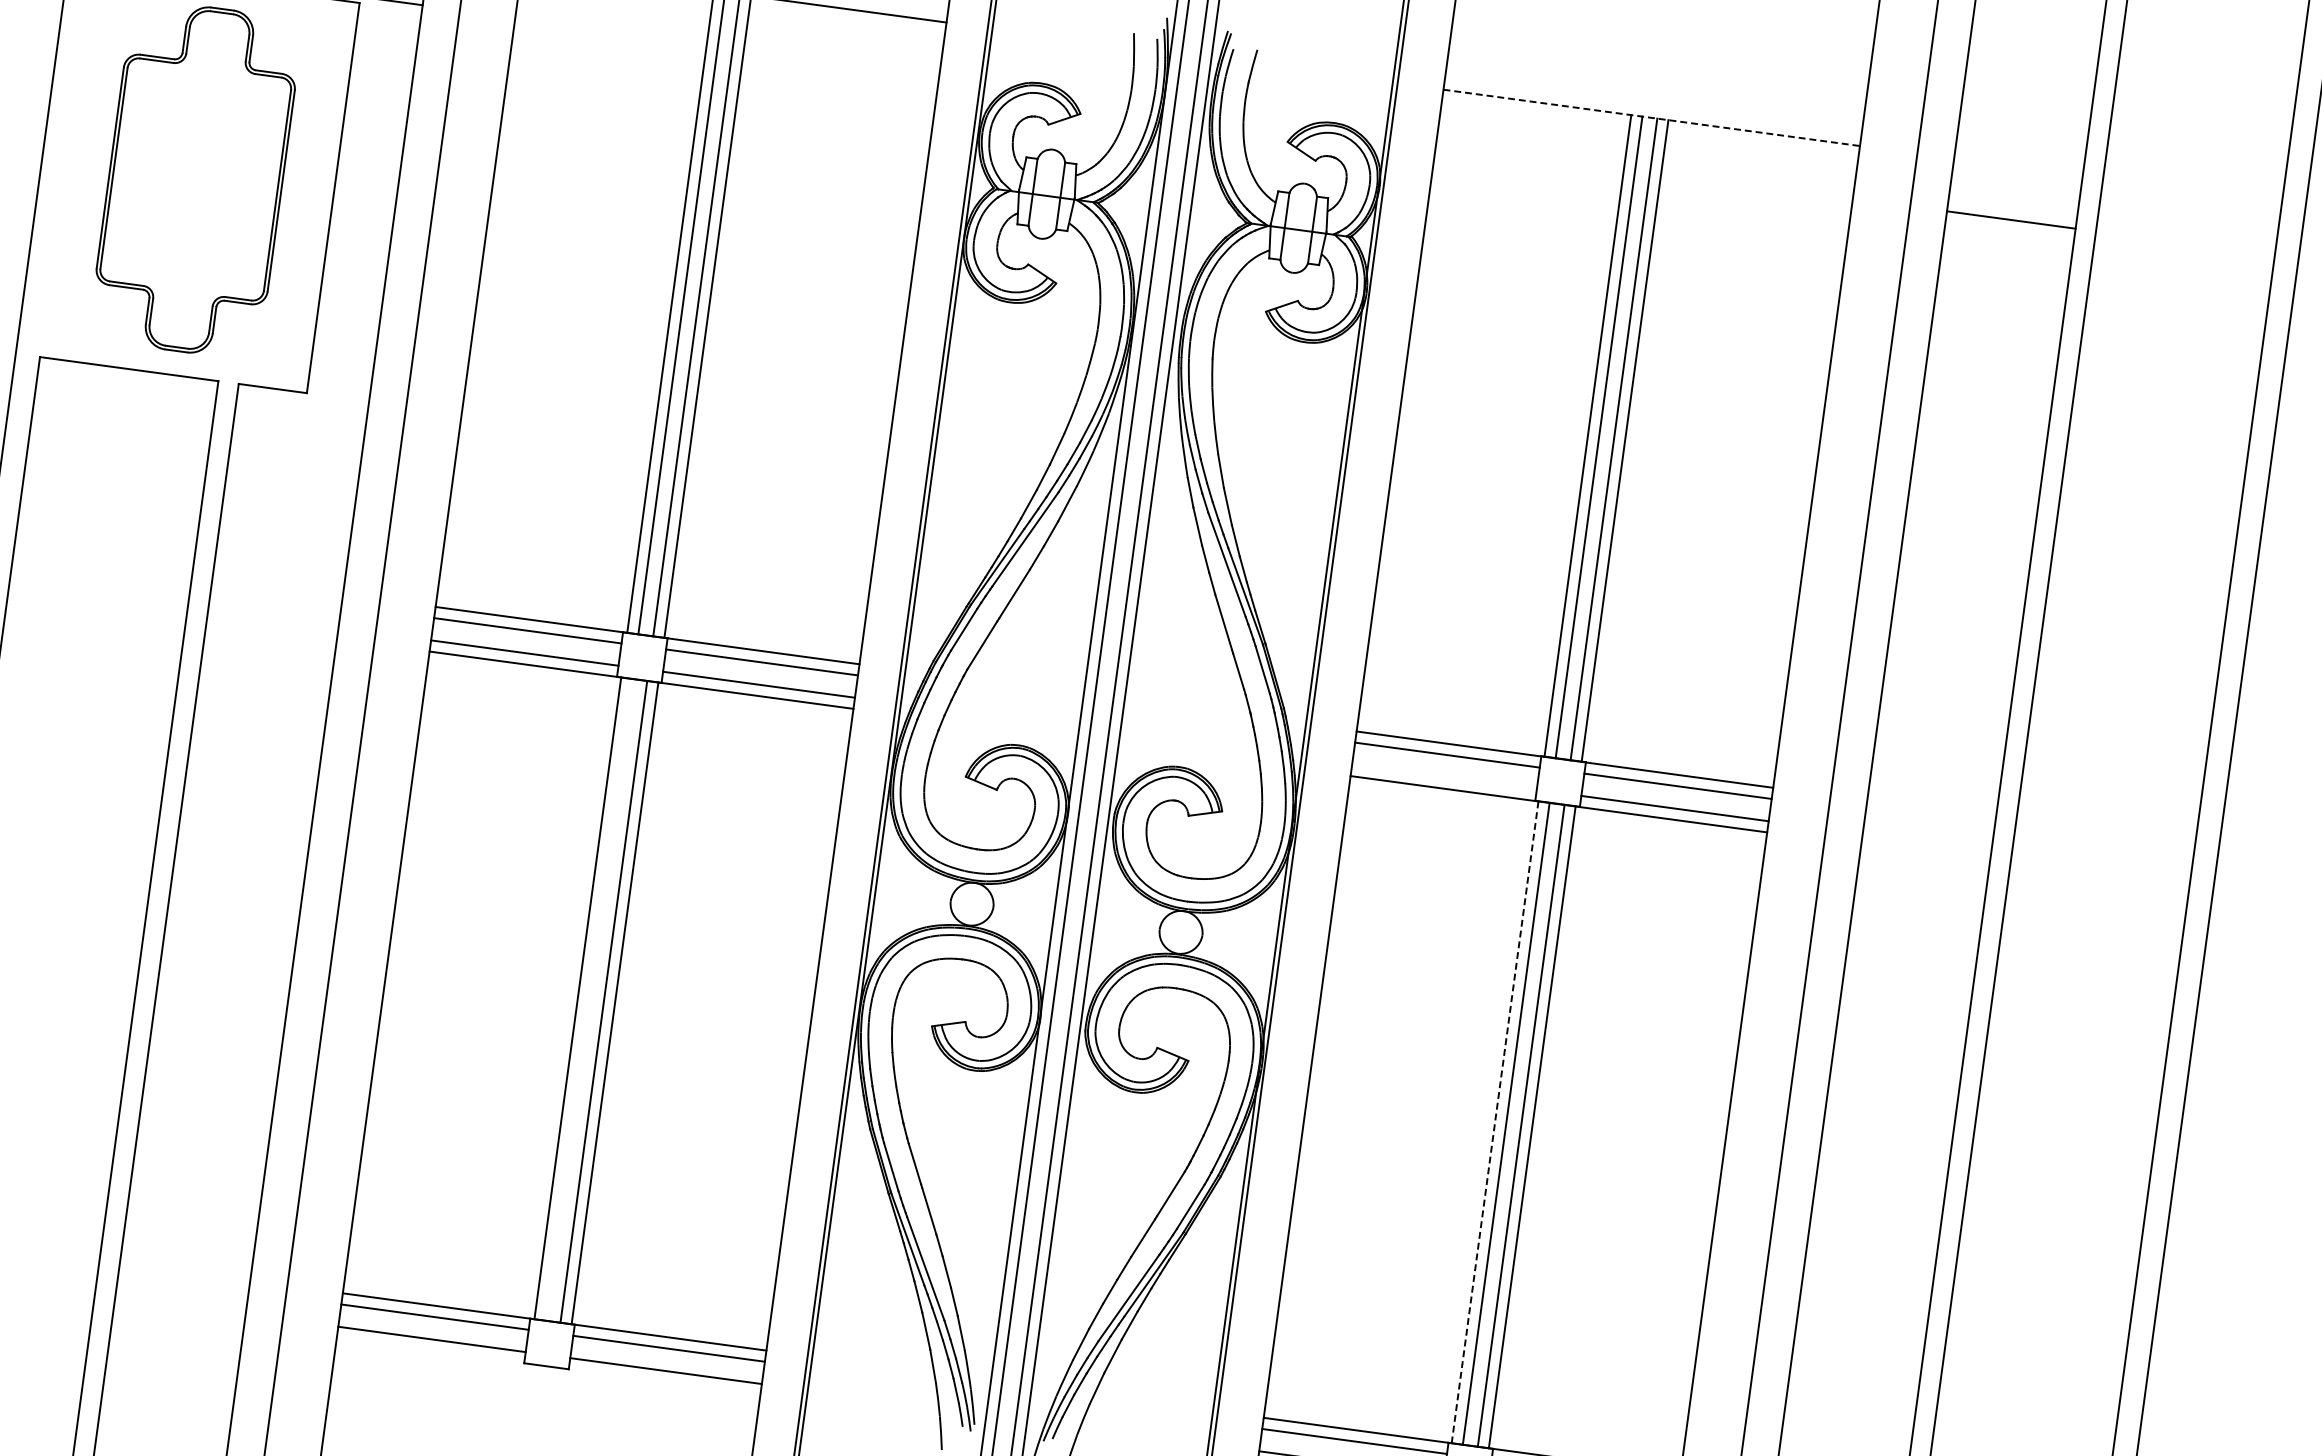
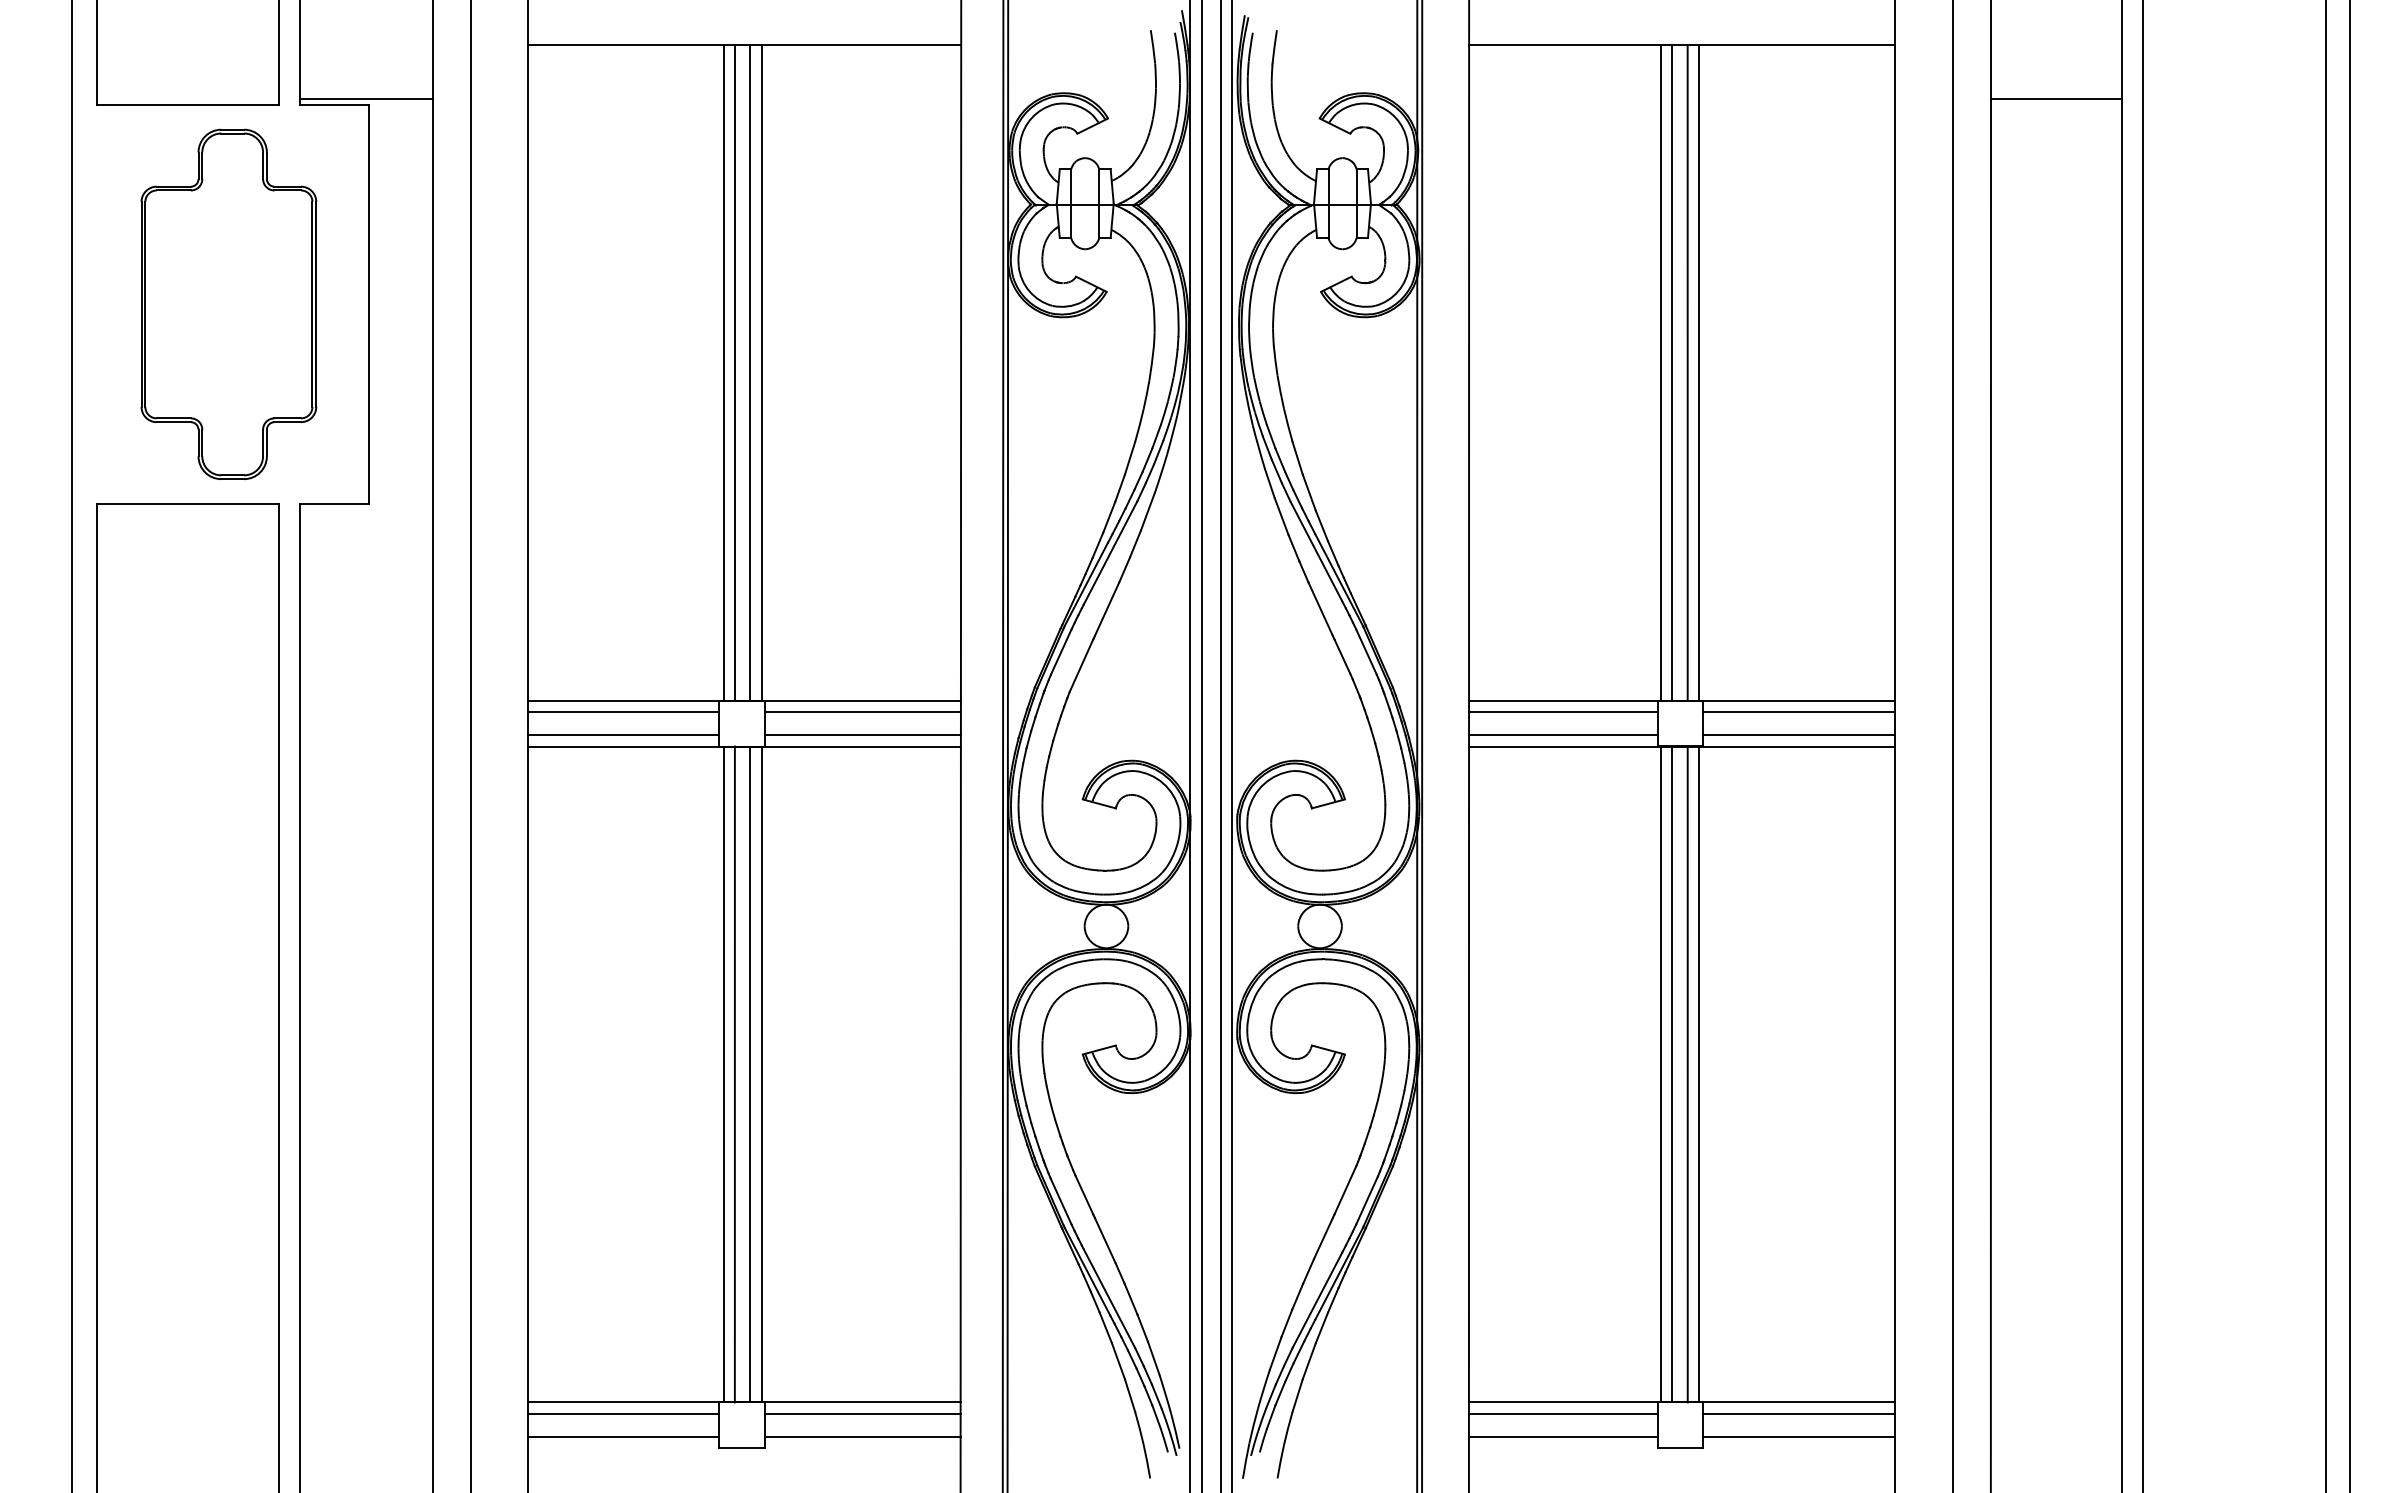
line: (1651, 117) -> (1681, 44), dashed -> solid
line: (1444, 777) -> (1563, 735), added
line: (588, 999) -> (734, 1074), added
line: (1495, 1122) -> (1661, 1074), dashed -> solid

